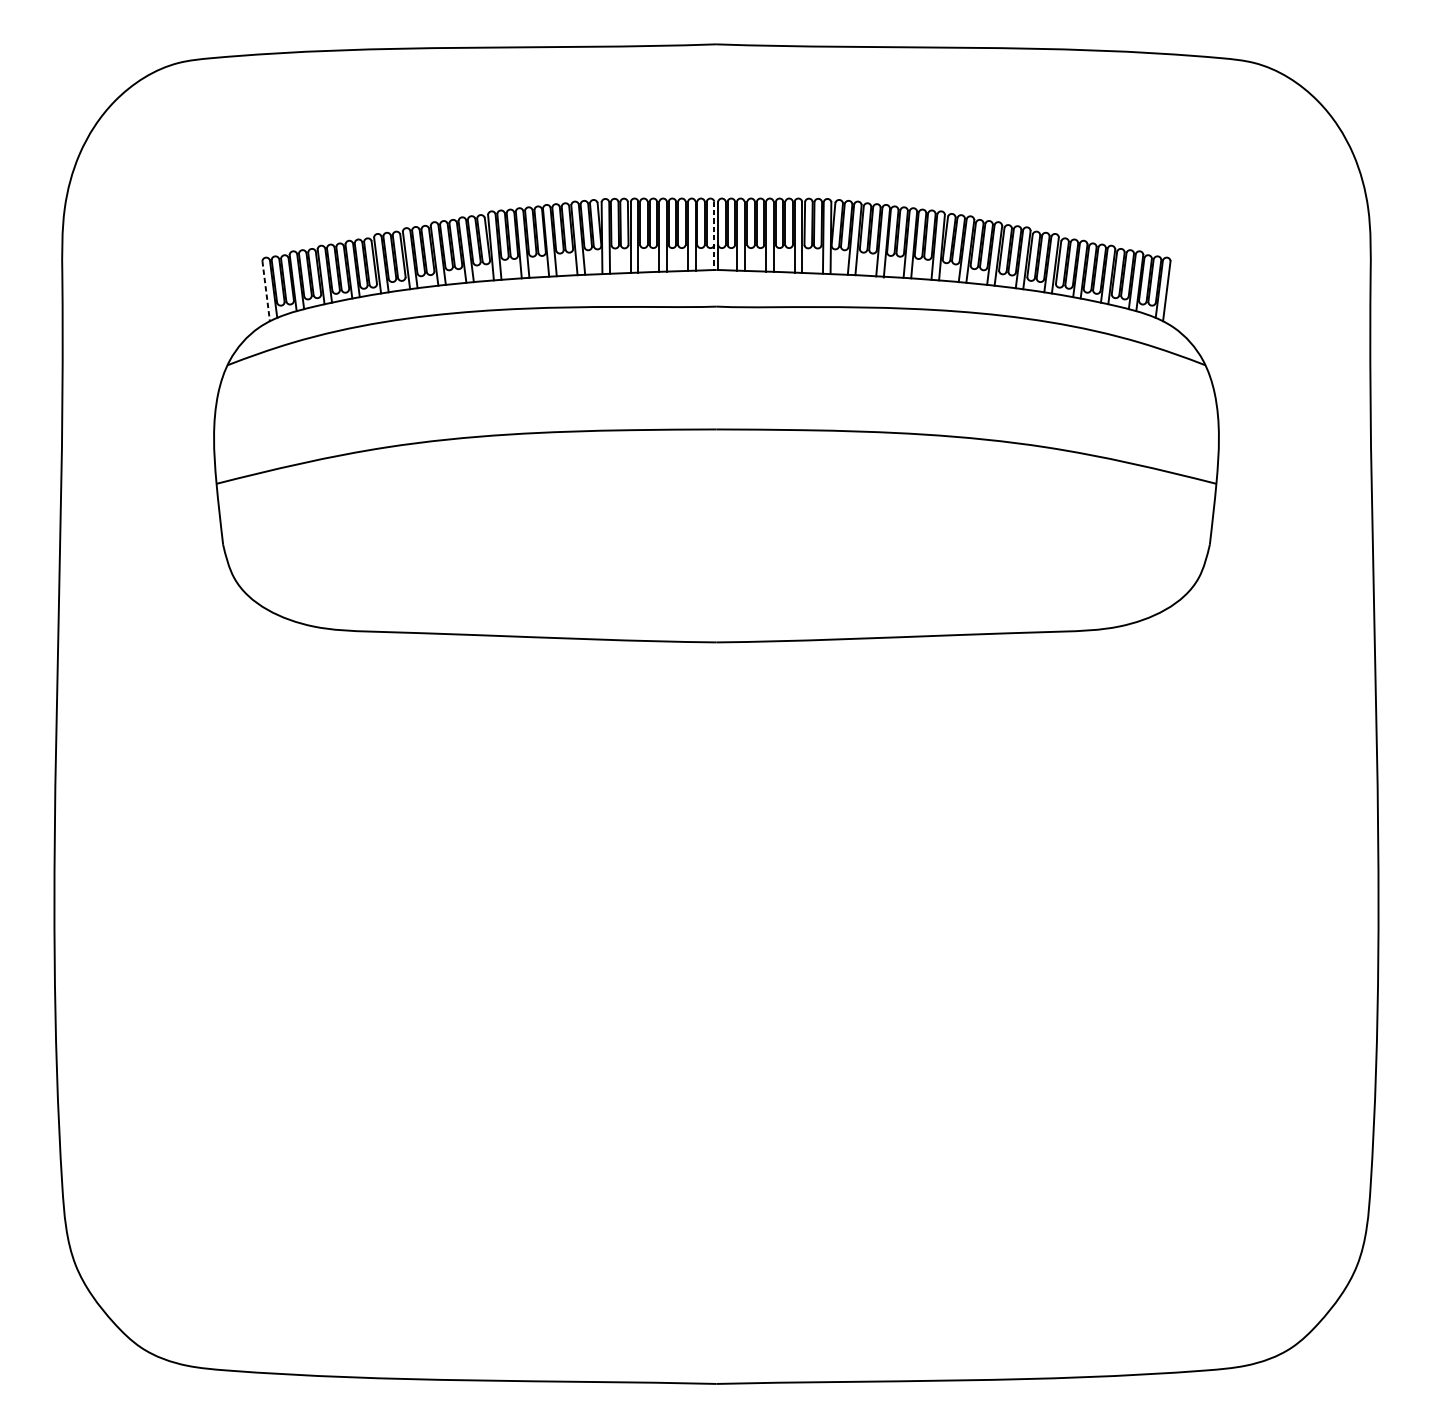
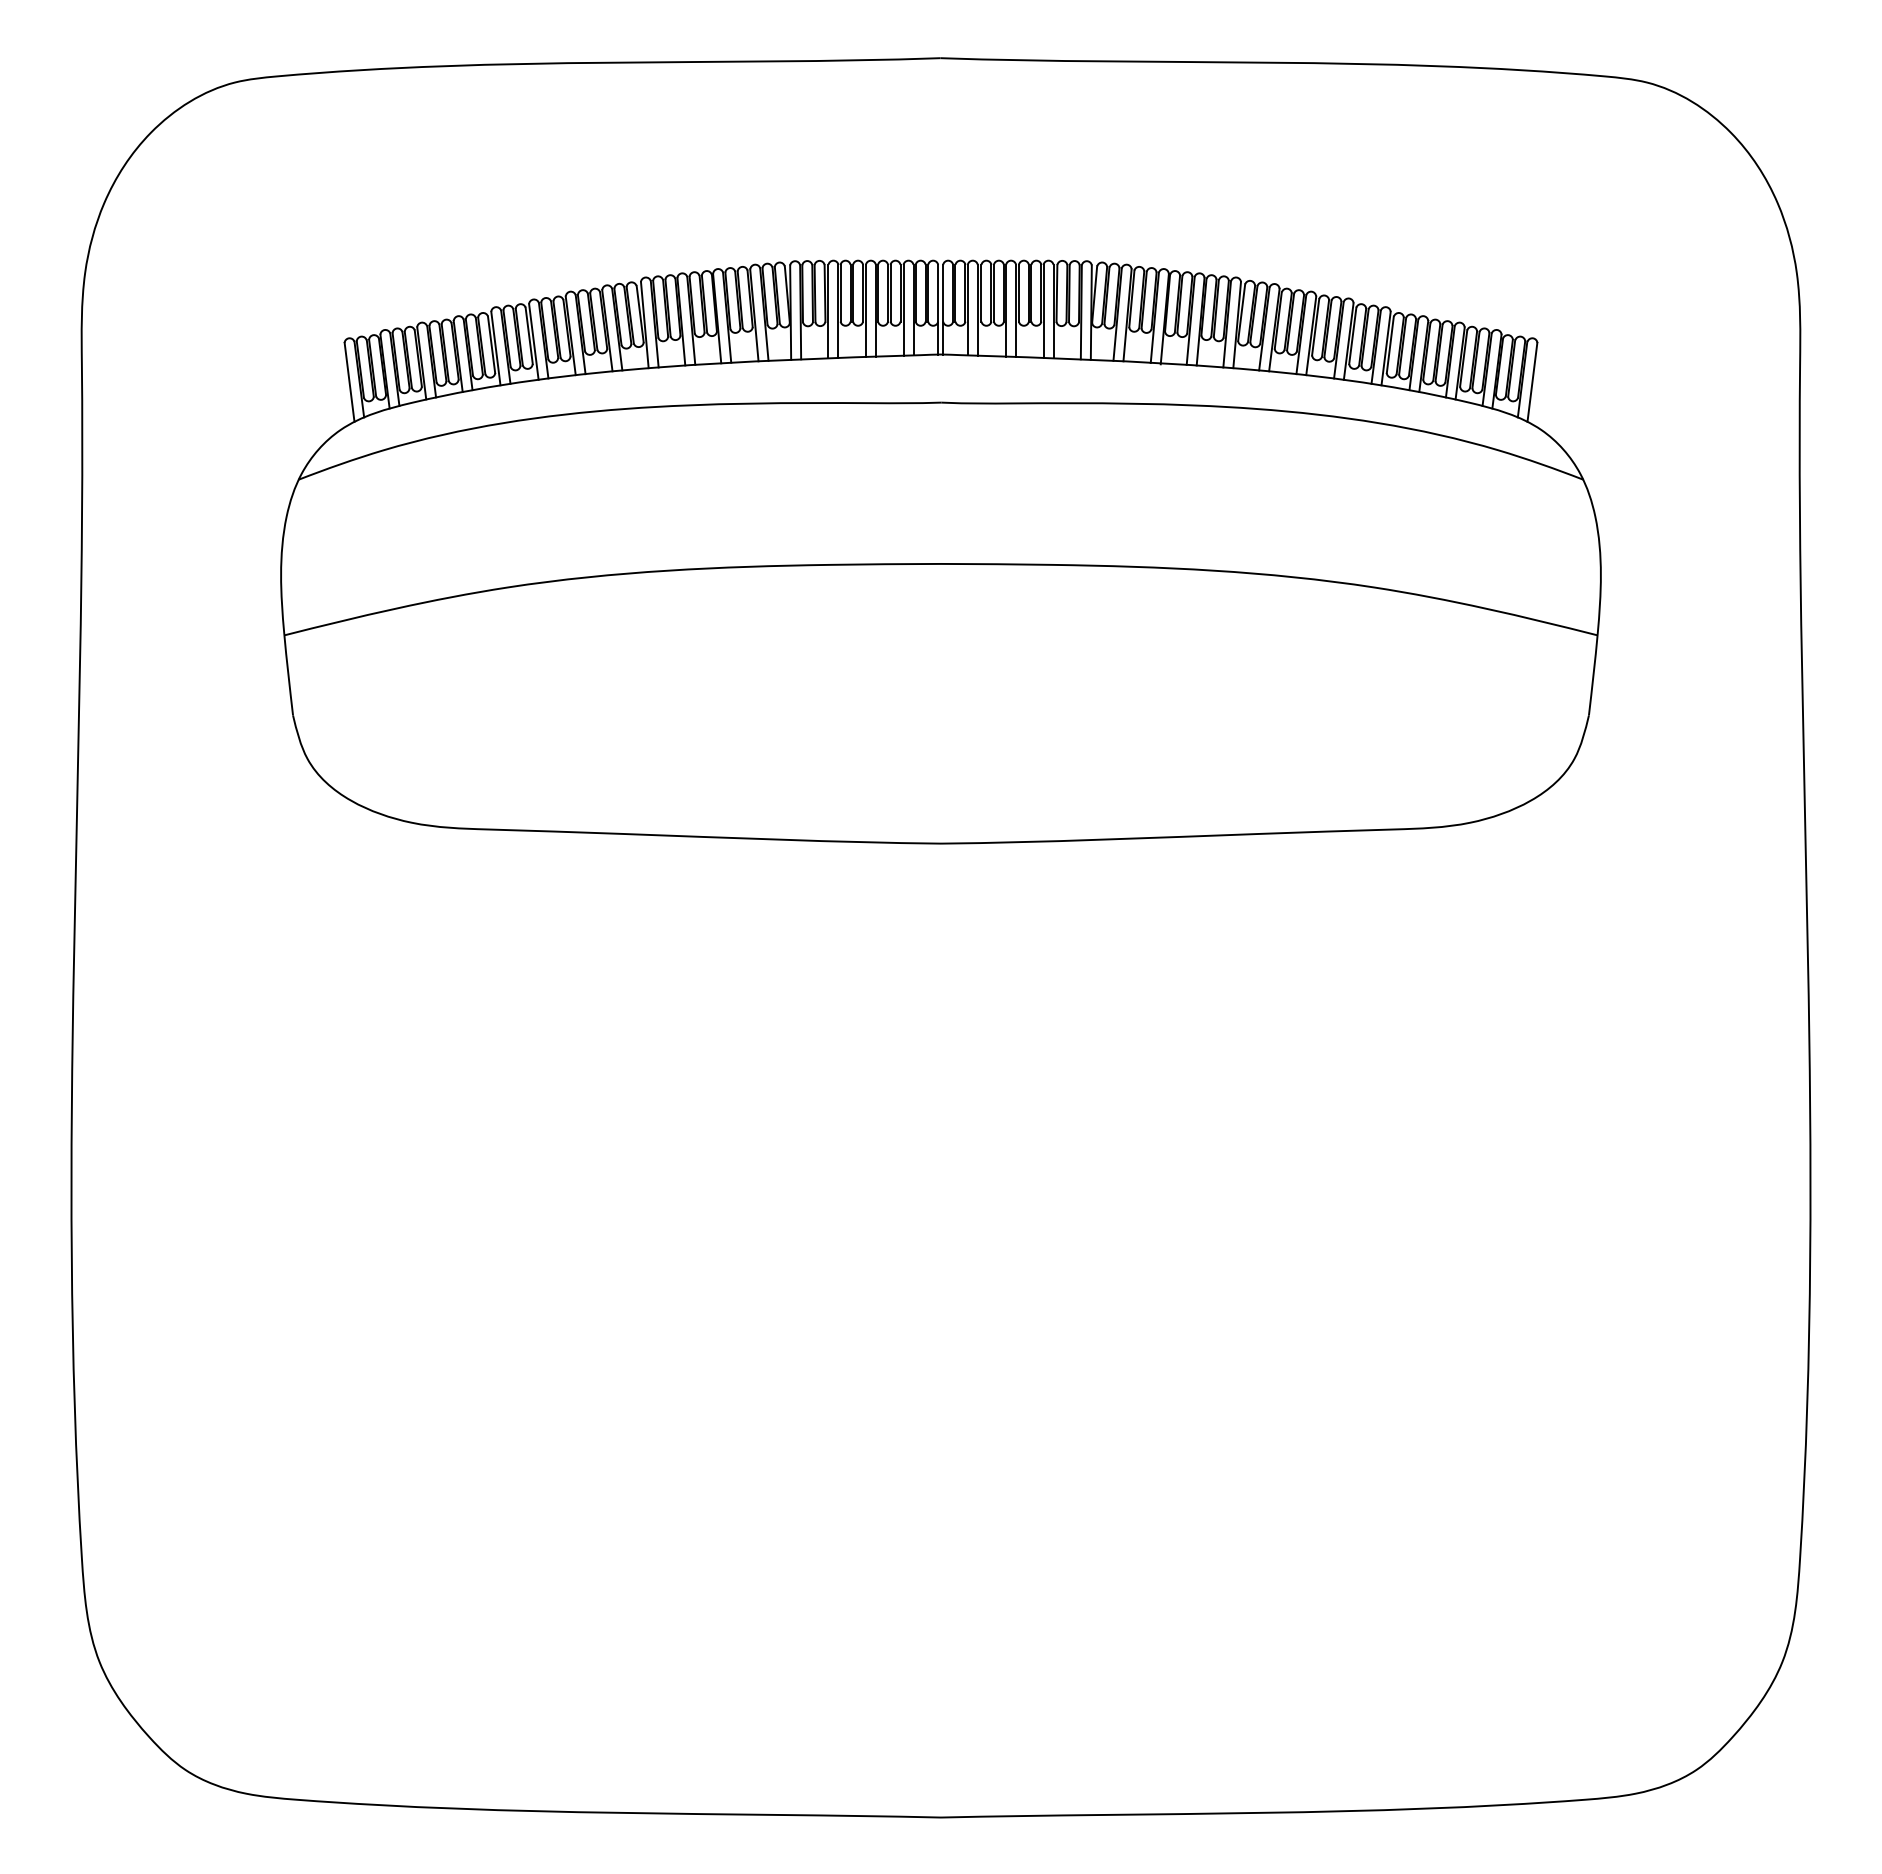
line: (714, 235) -> (938, 309), dashed -> solid
line: (266, 291) -> (349, 382), dashed -> solid

